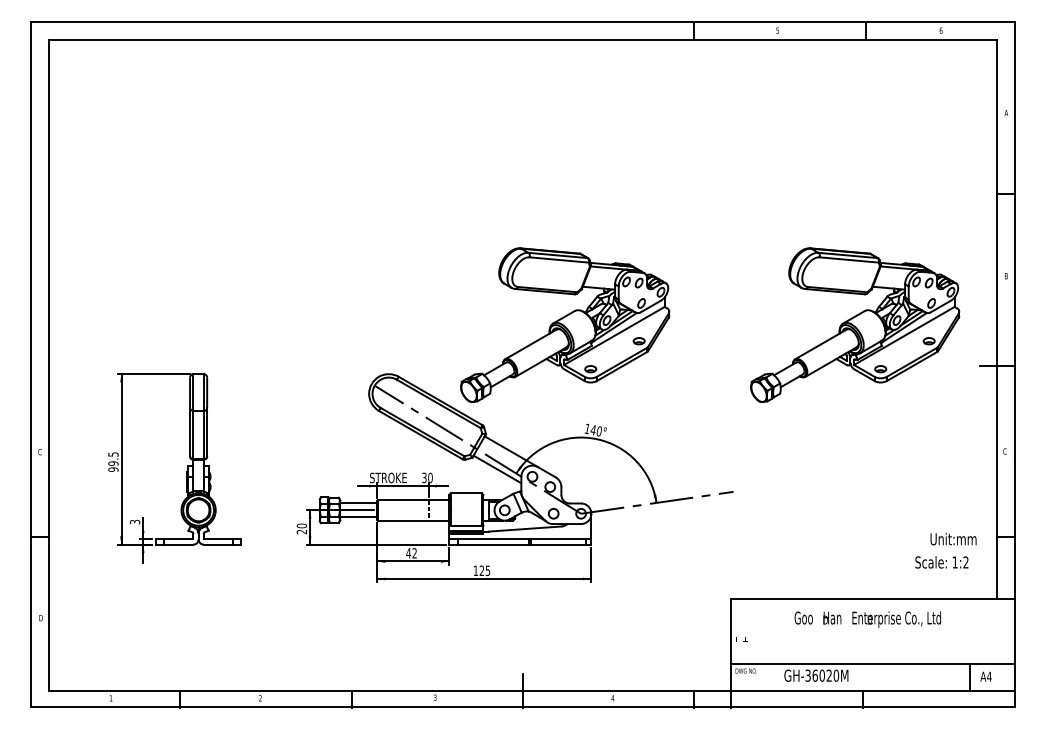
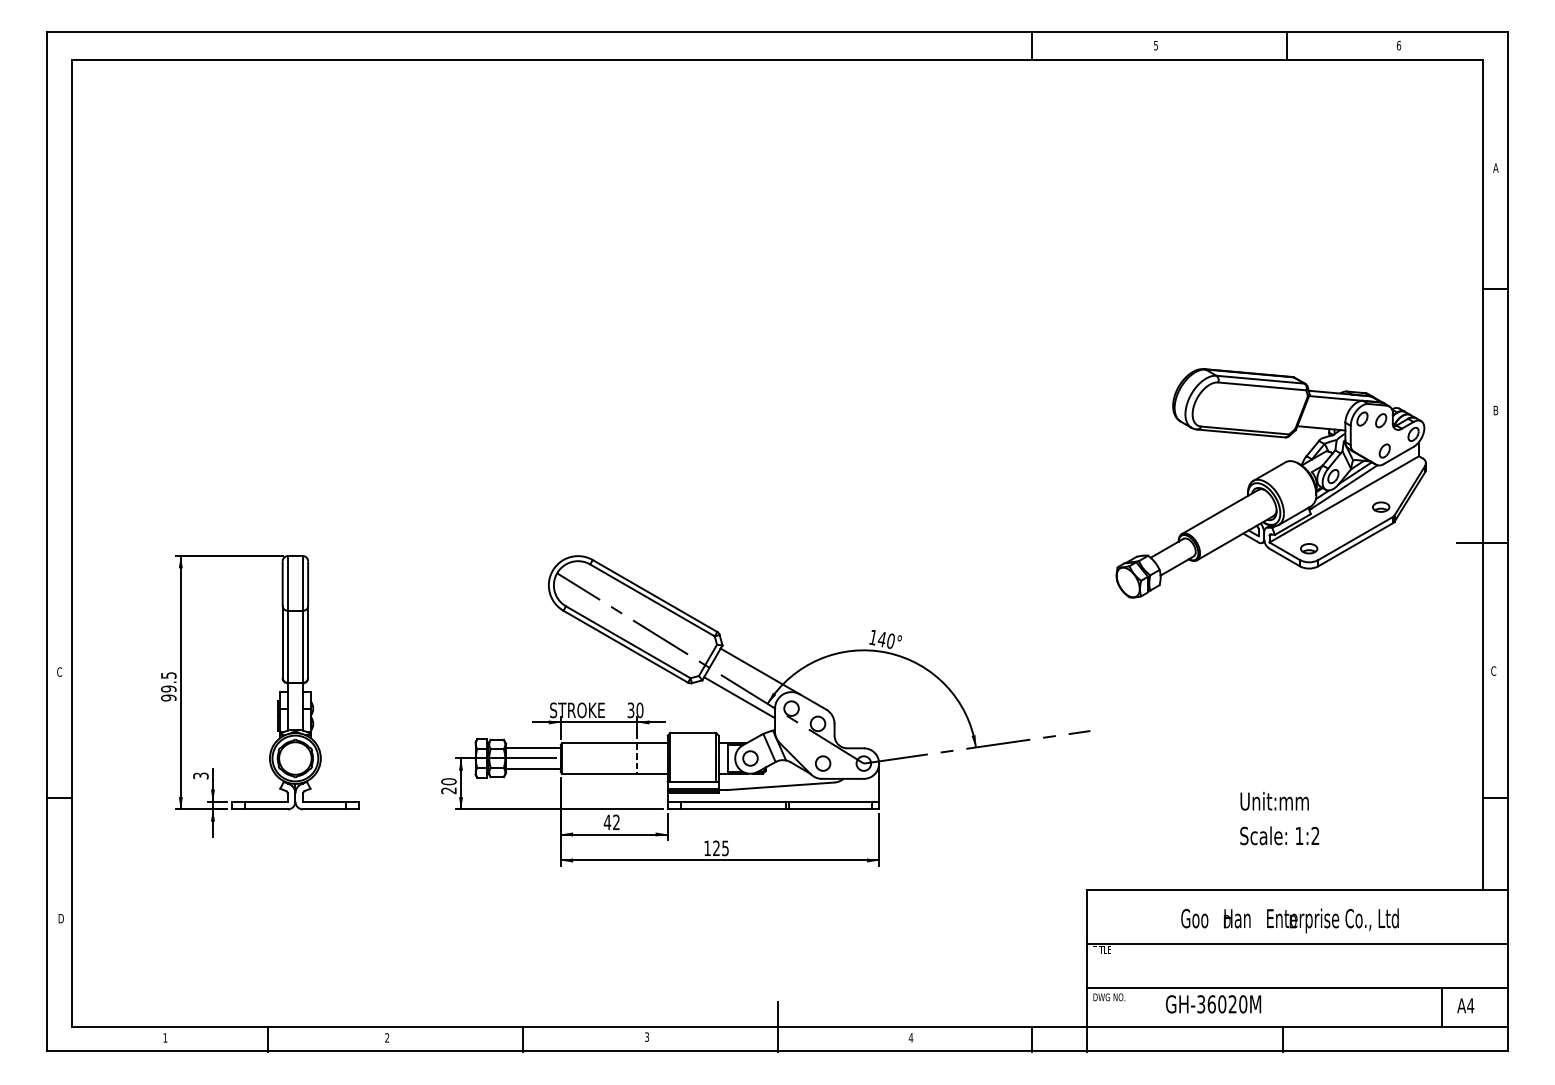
part: (565, 324) -> (840, 482), removed
text: (953, 538) -> (1274, 800), moved
text: (941, 562) -> (1279, 836), moved
line: (872, 635) -> (1296, 944), added

